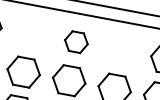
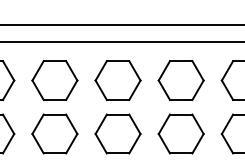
part: (30, 33) -> (54, 80), added
part: (76, 42) -> (117, 80), size x1.43
part: (121, 50) -> (180, 80), added

